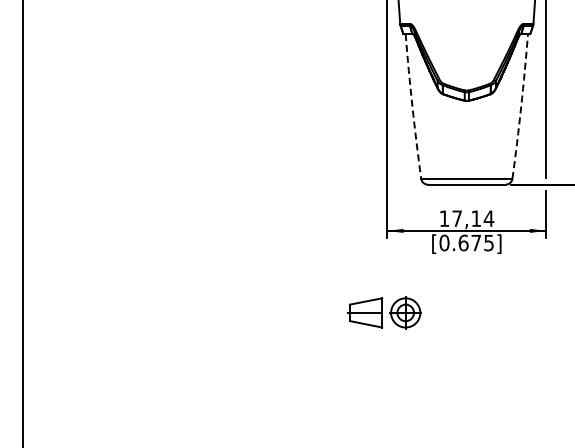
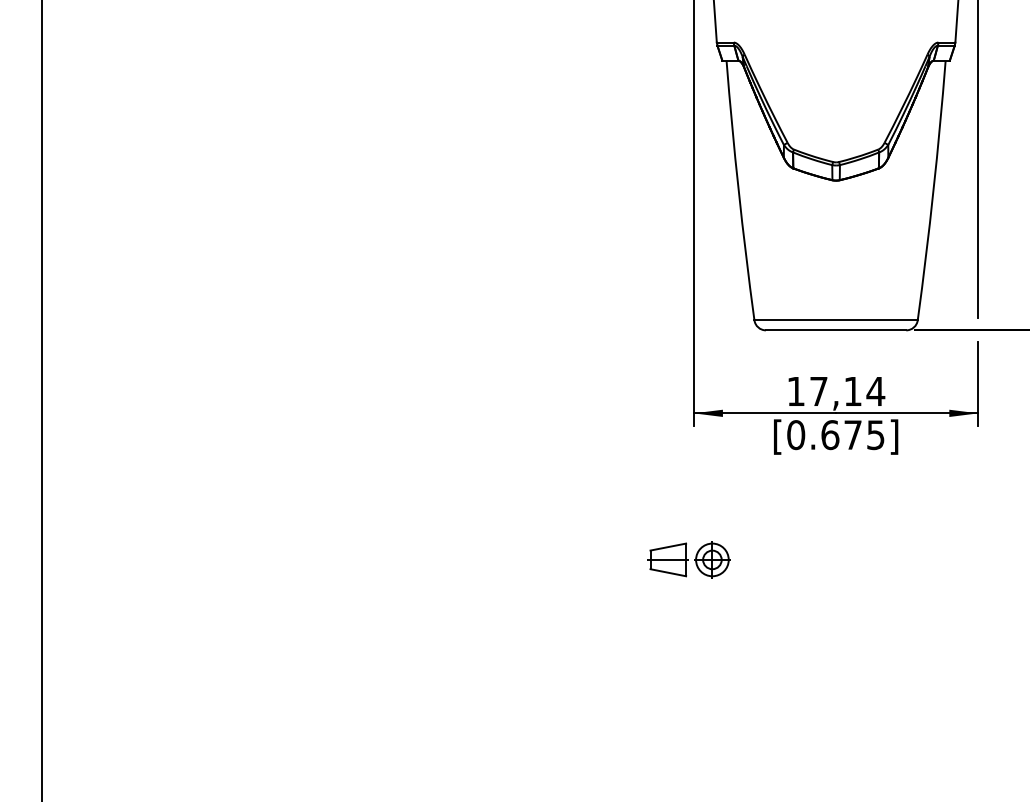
arc: (412, 106) -> (738, 190), dashed -> solid
arc: (521, 106) -> (933, 190), dashed -> solid
part: (384, 312) -> (688, 559), size x0.62

